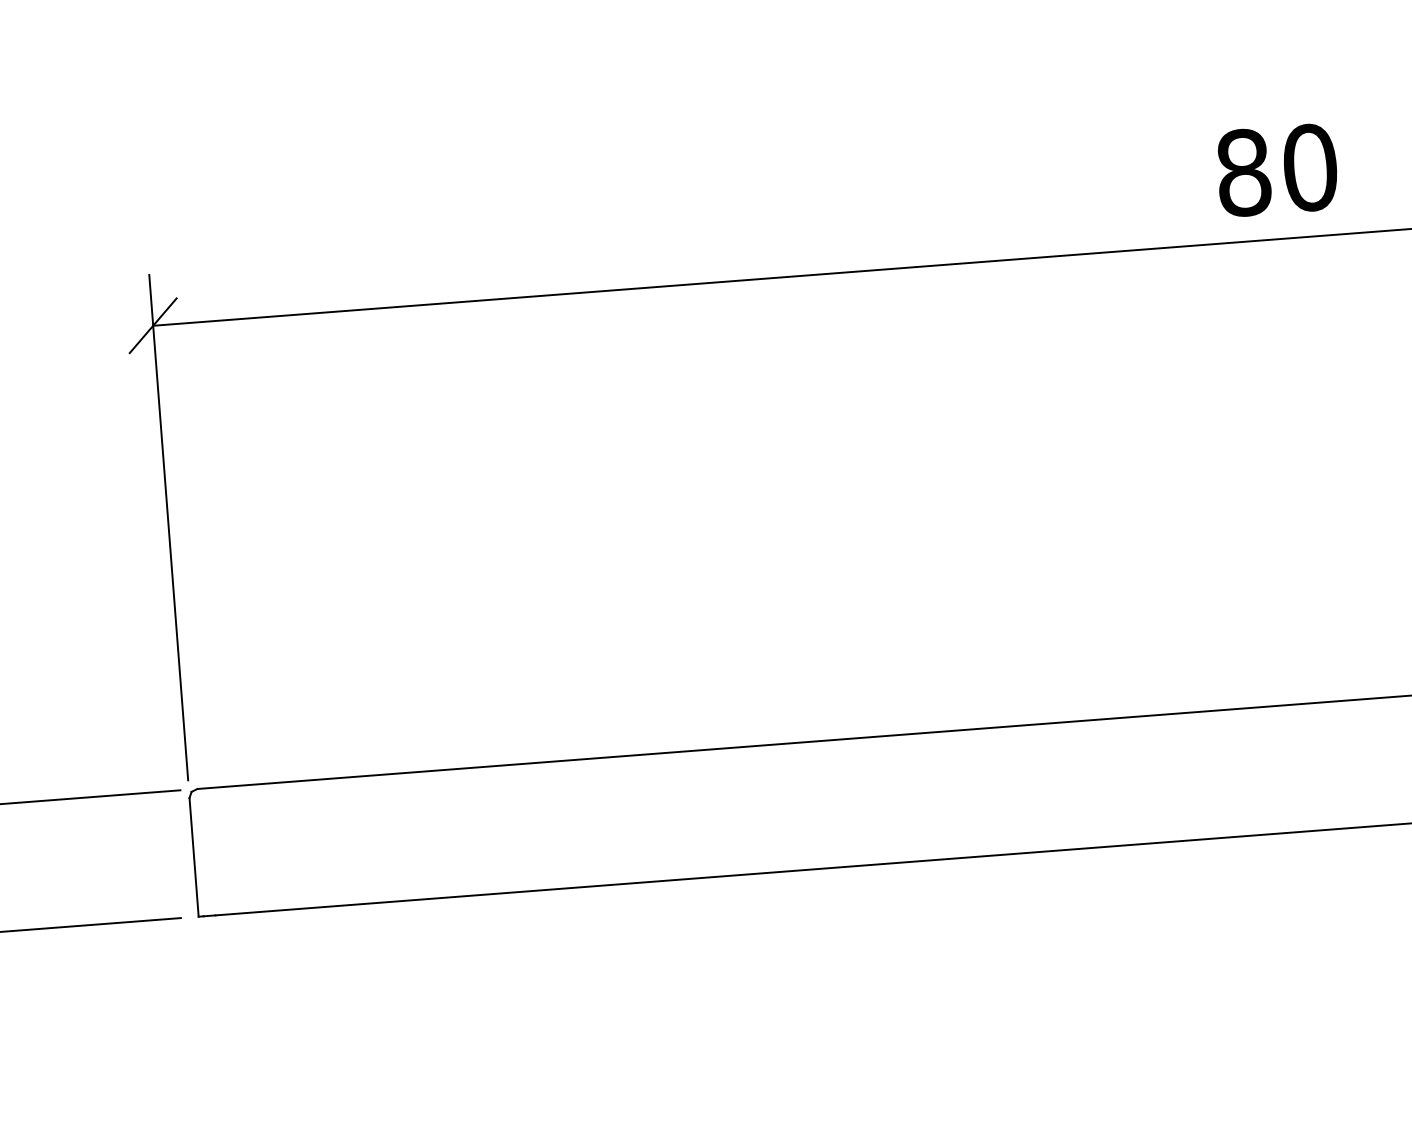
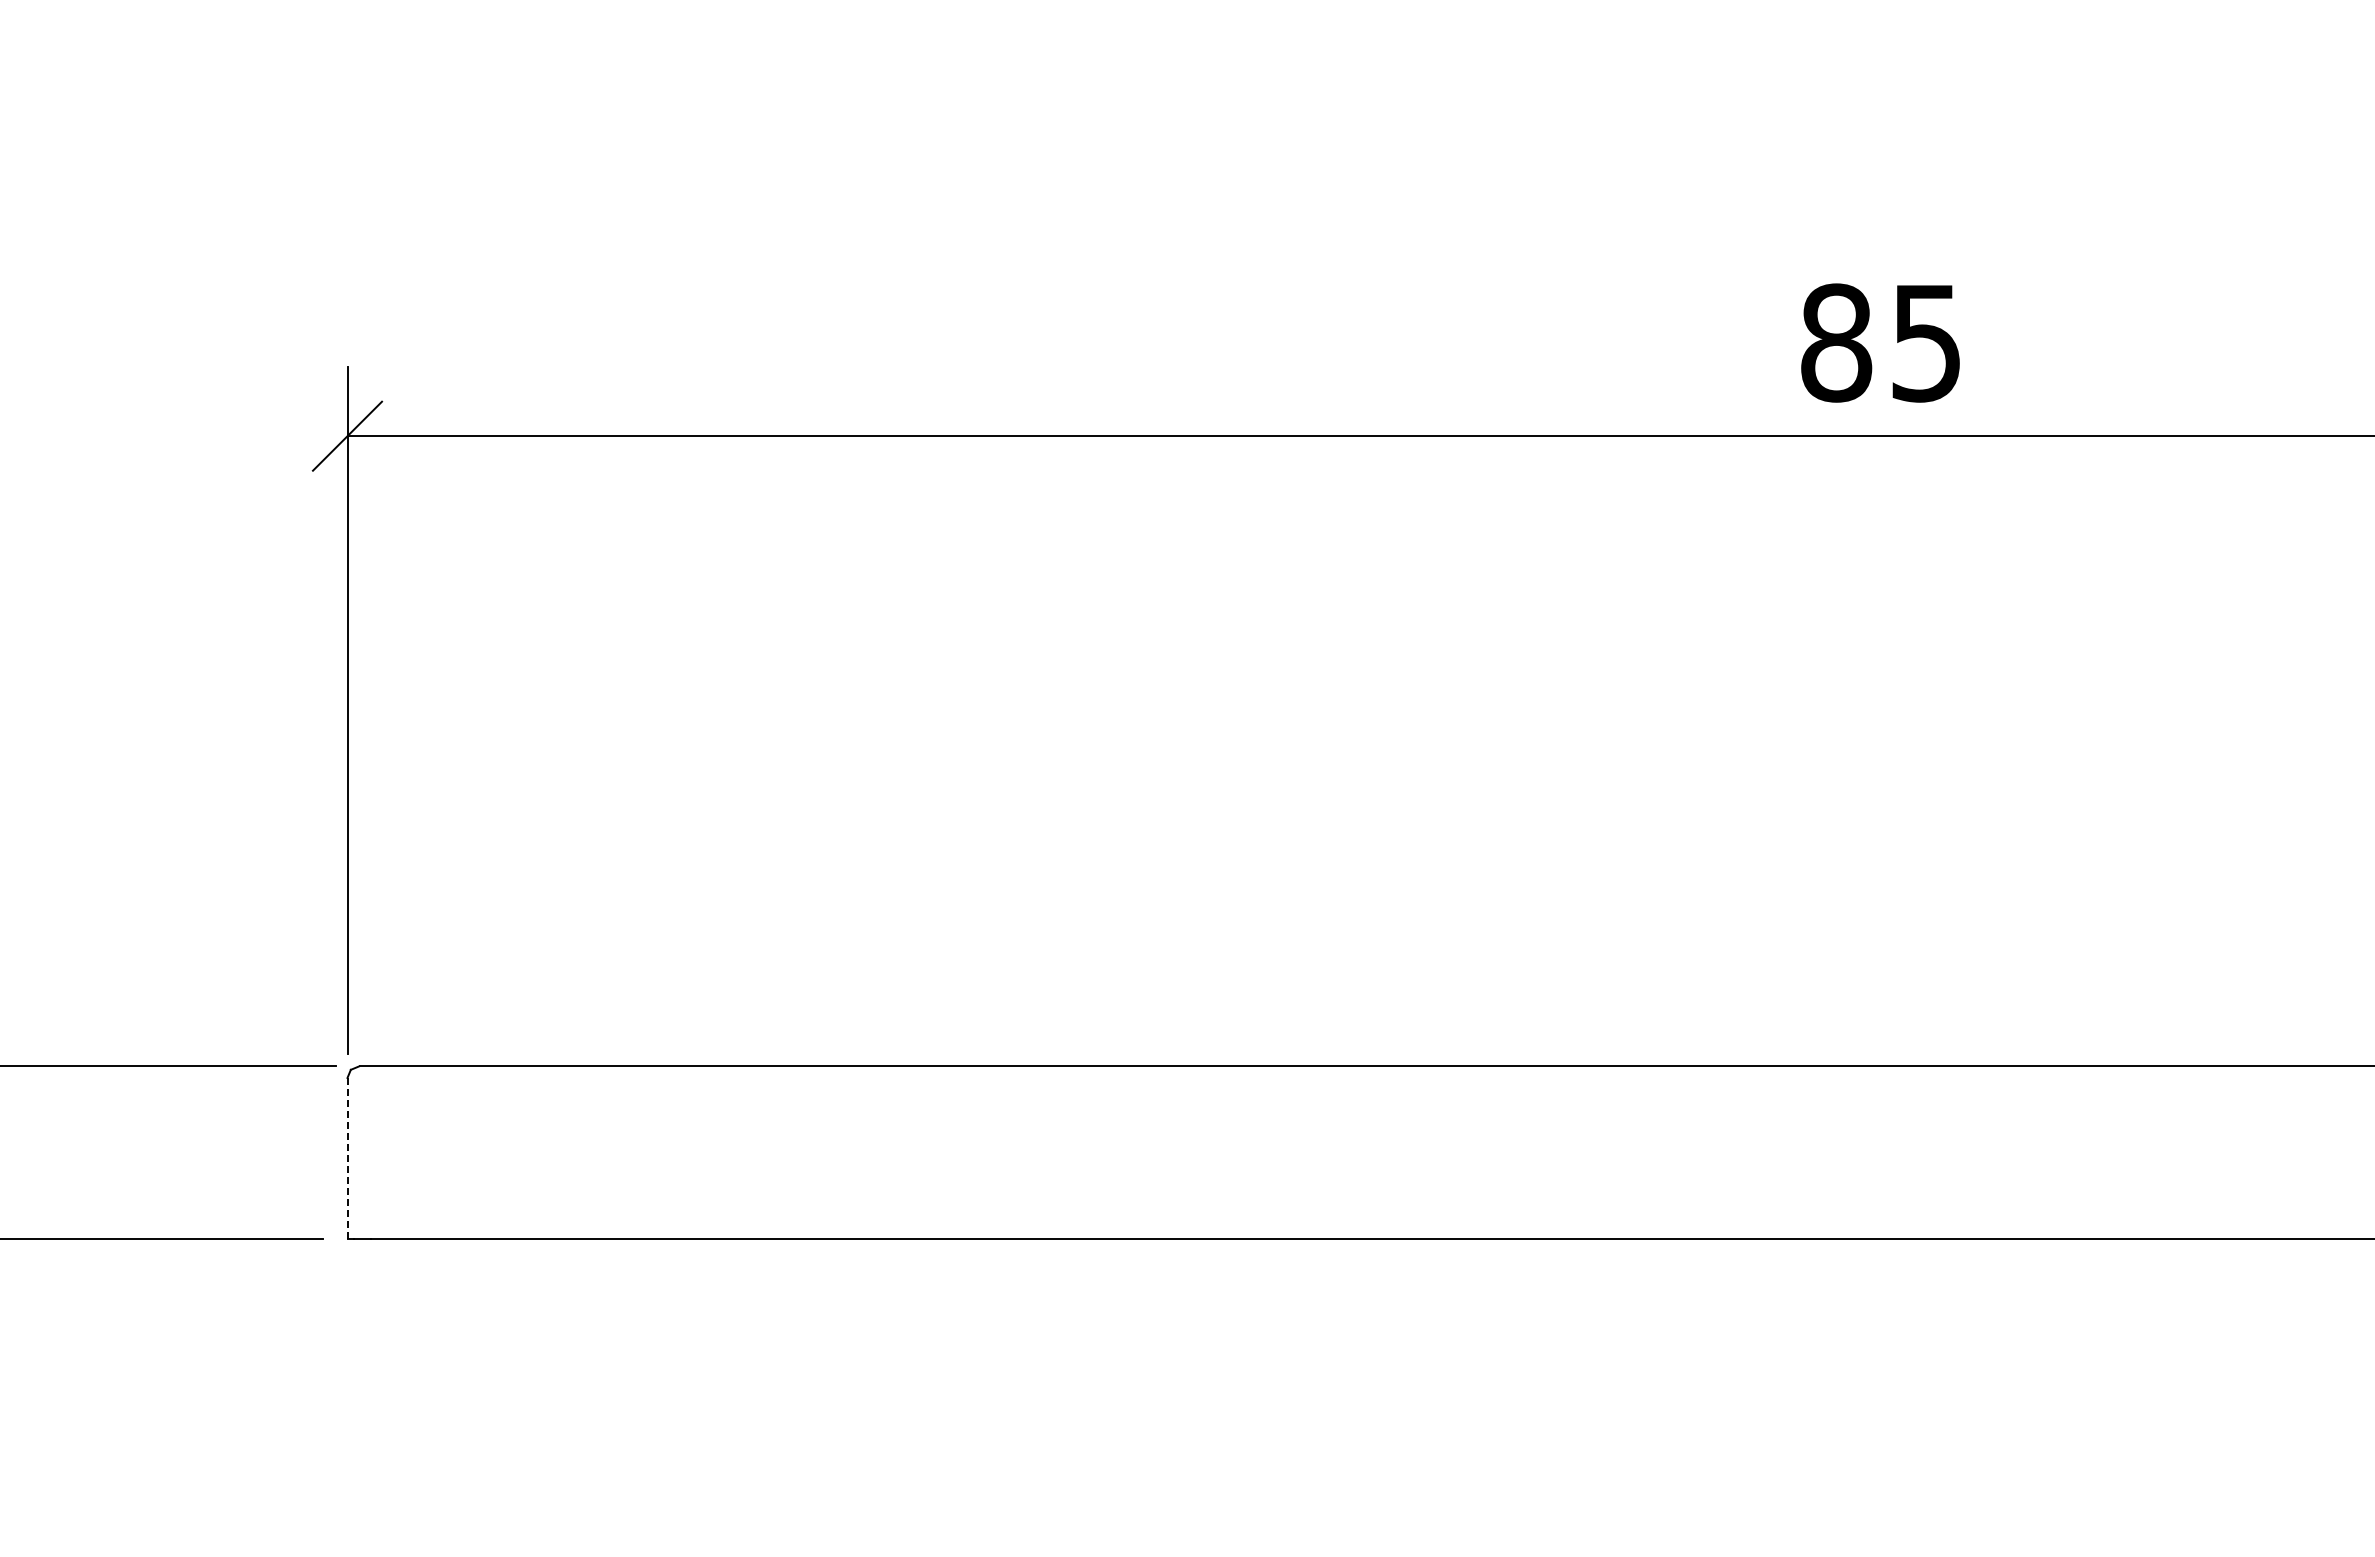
text: (1310, 167) -> (1926, 342), 80 -> 85
line: (194, 857) -> (347, 1158), solid -> dashed

